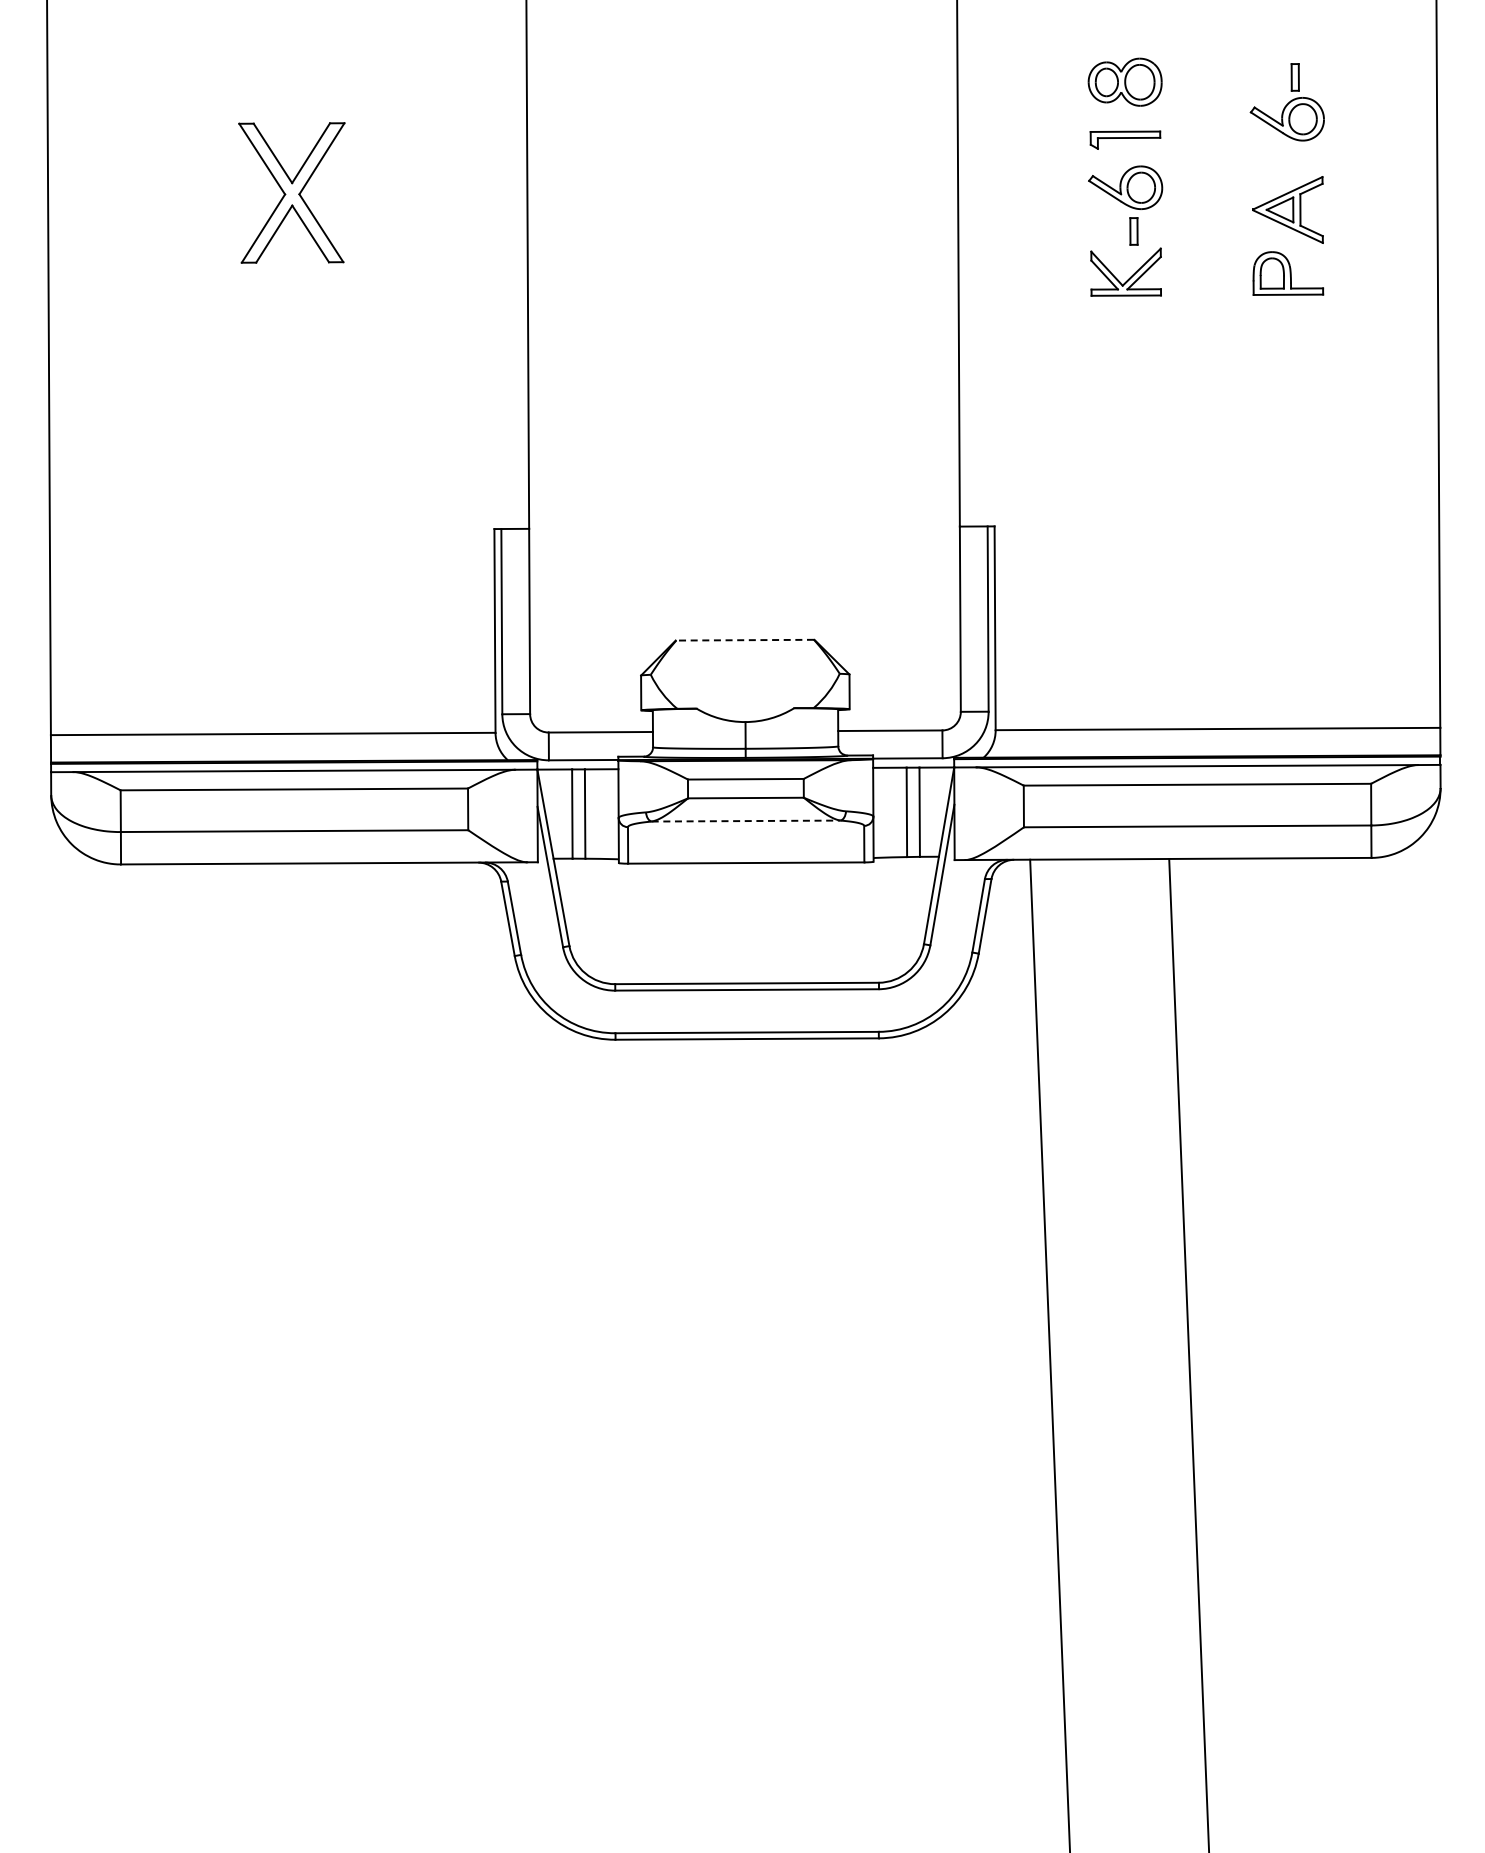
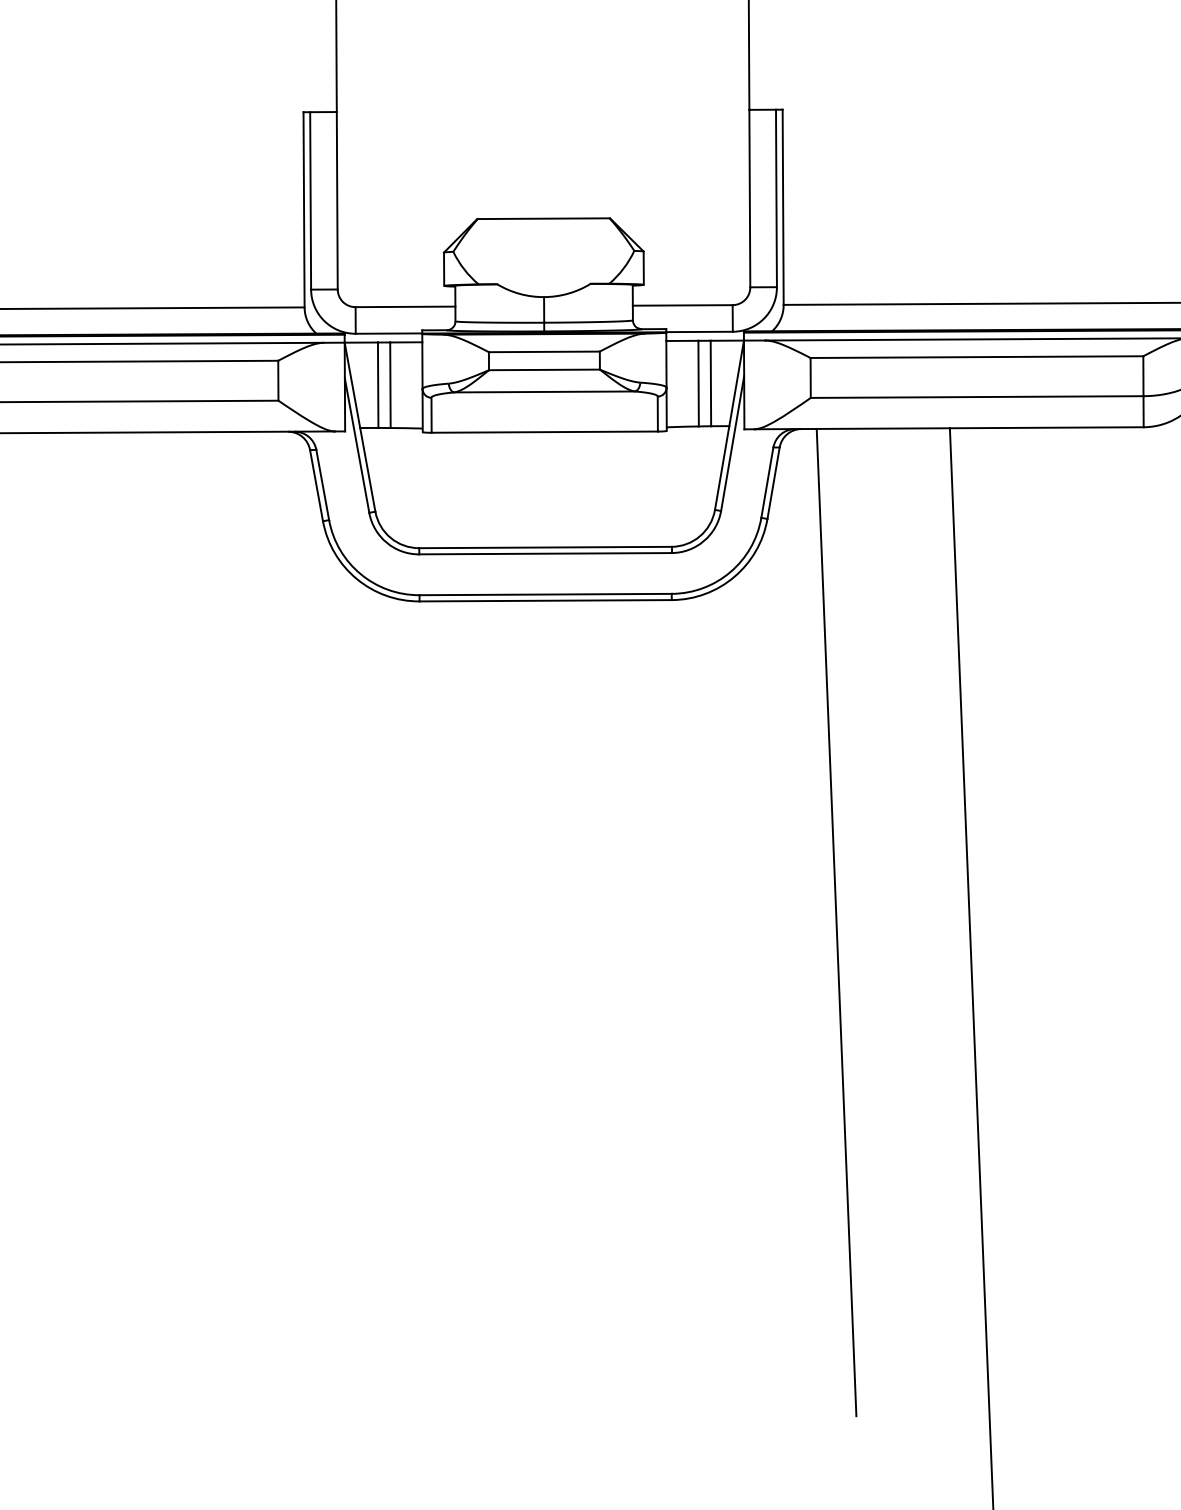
line: (745, 640) -> (544, 218), dashed -> solid
line: (746, 821) -> (544, 392), dashed -> solid

